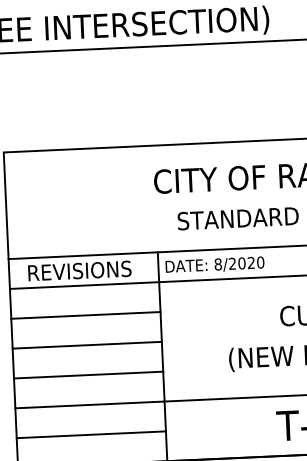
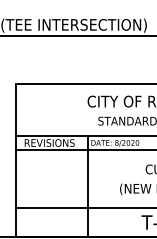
line: (85, 315) -> (51, 164), removed
line: (86, 346) -> (51, 179), removed
line: (88, 374) -> (51, 193), removed
line: (90, 434) -> (51, 222), removed

